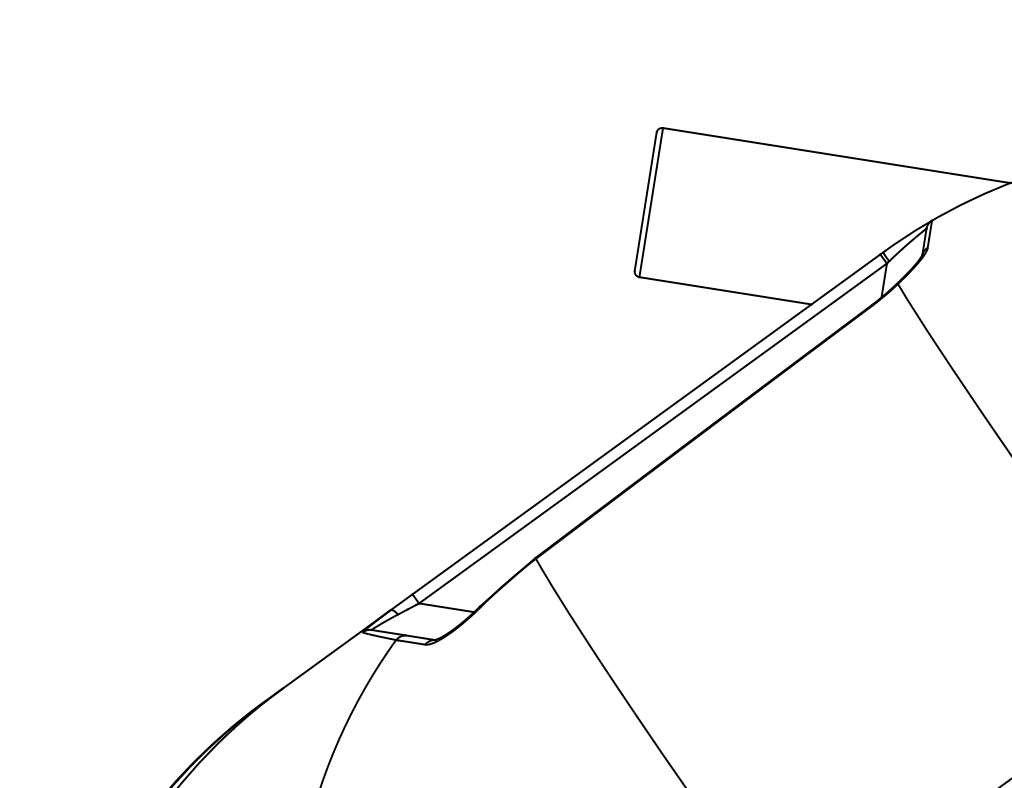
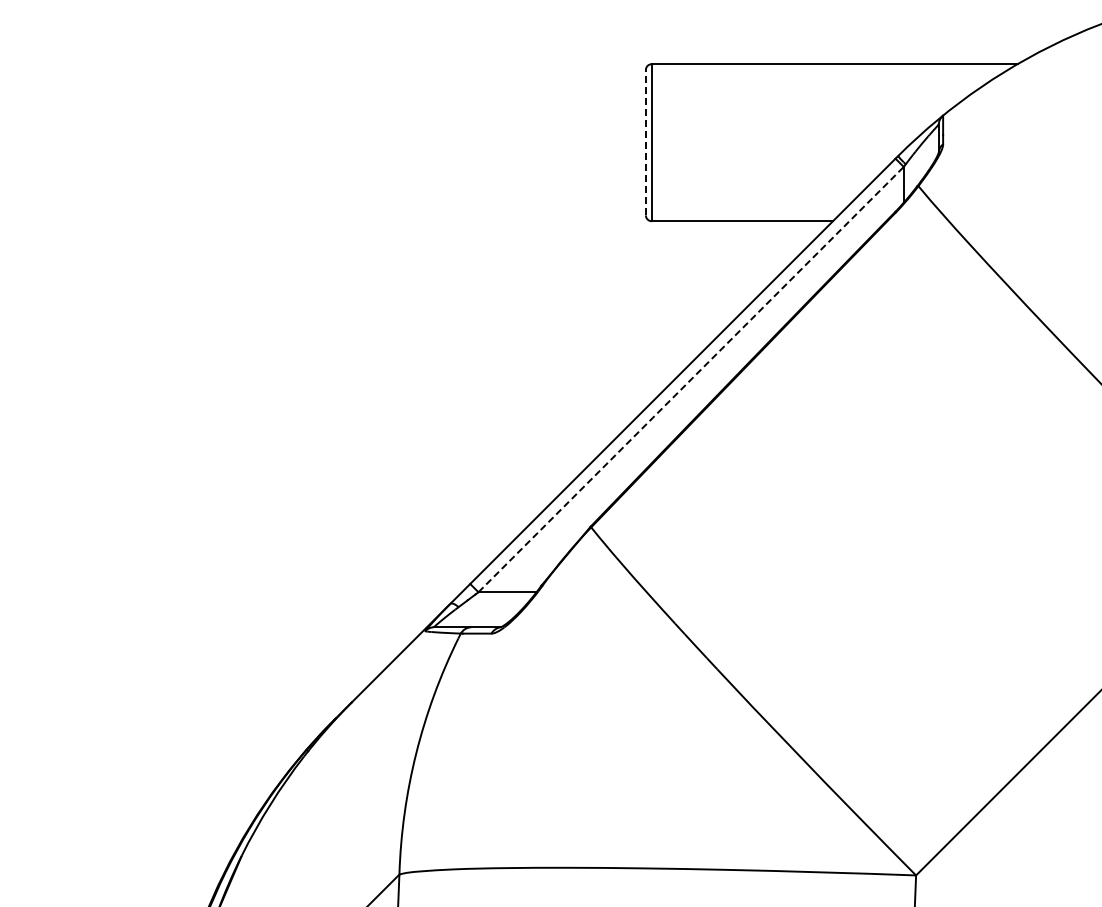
line: (645, 201) -> (645, 142), solid -> dashed
line: (653, 433) -> (691, 379), solid -> dashed

